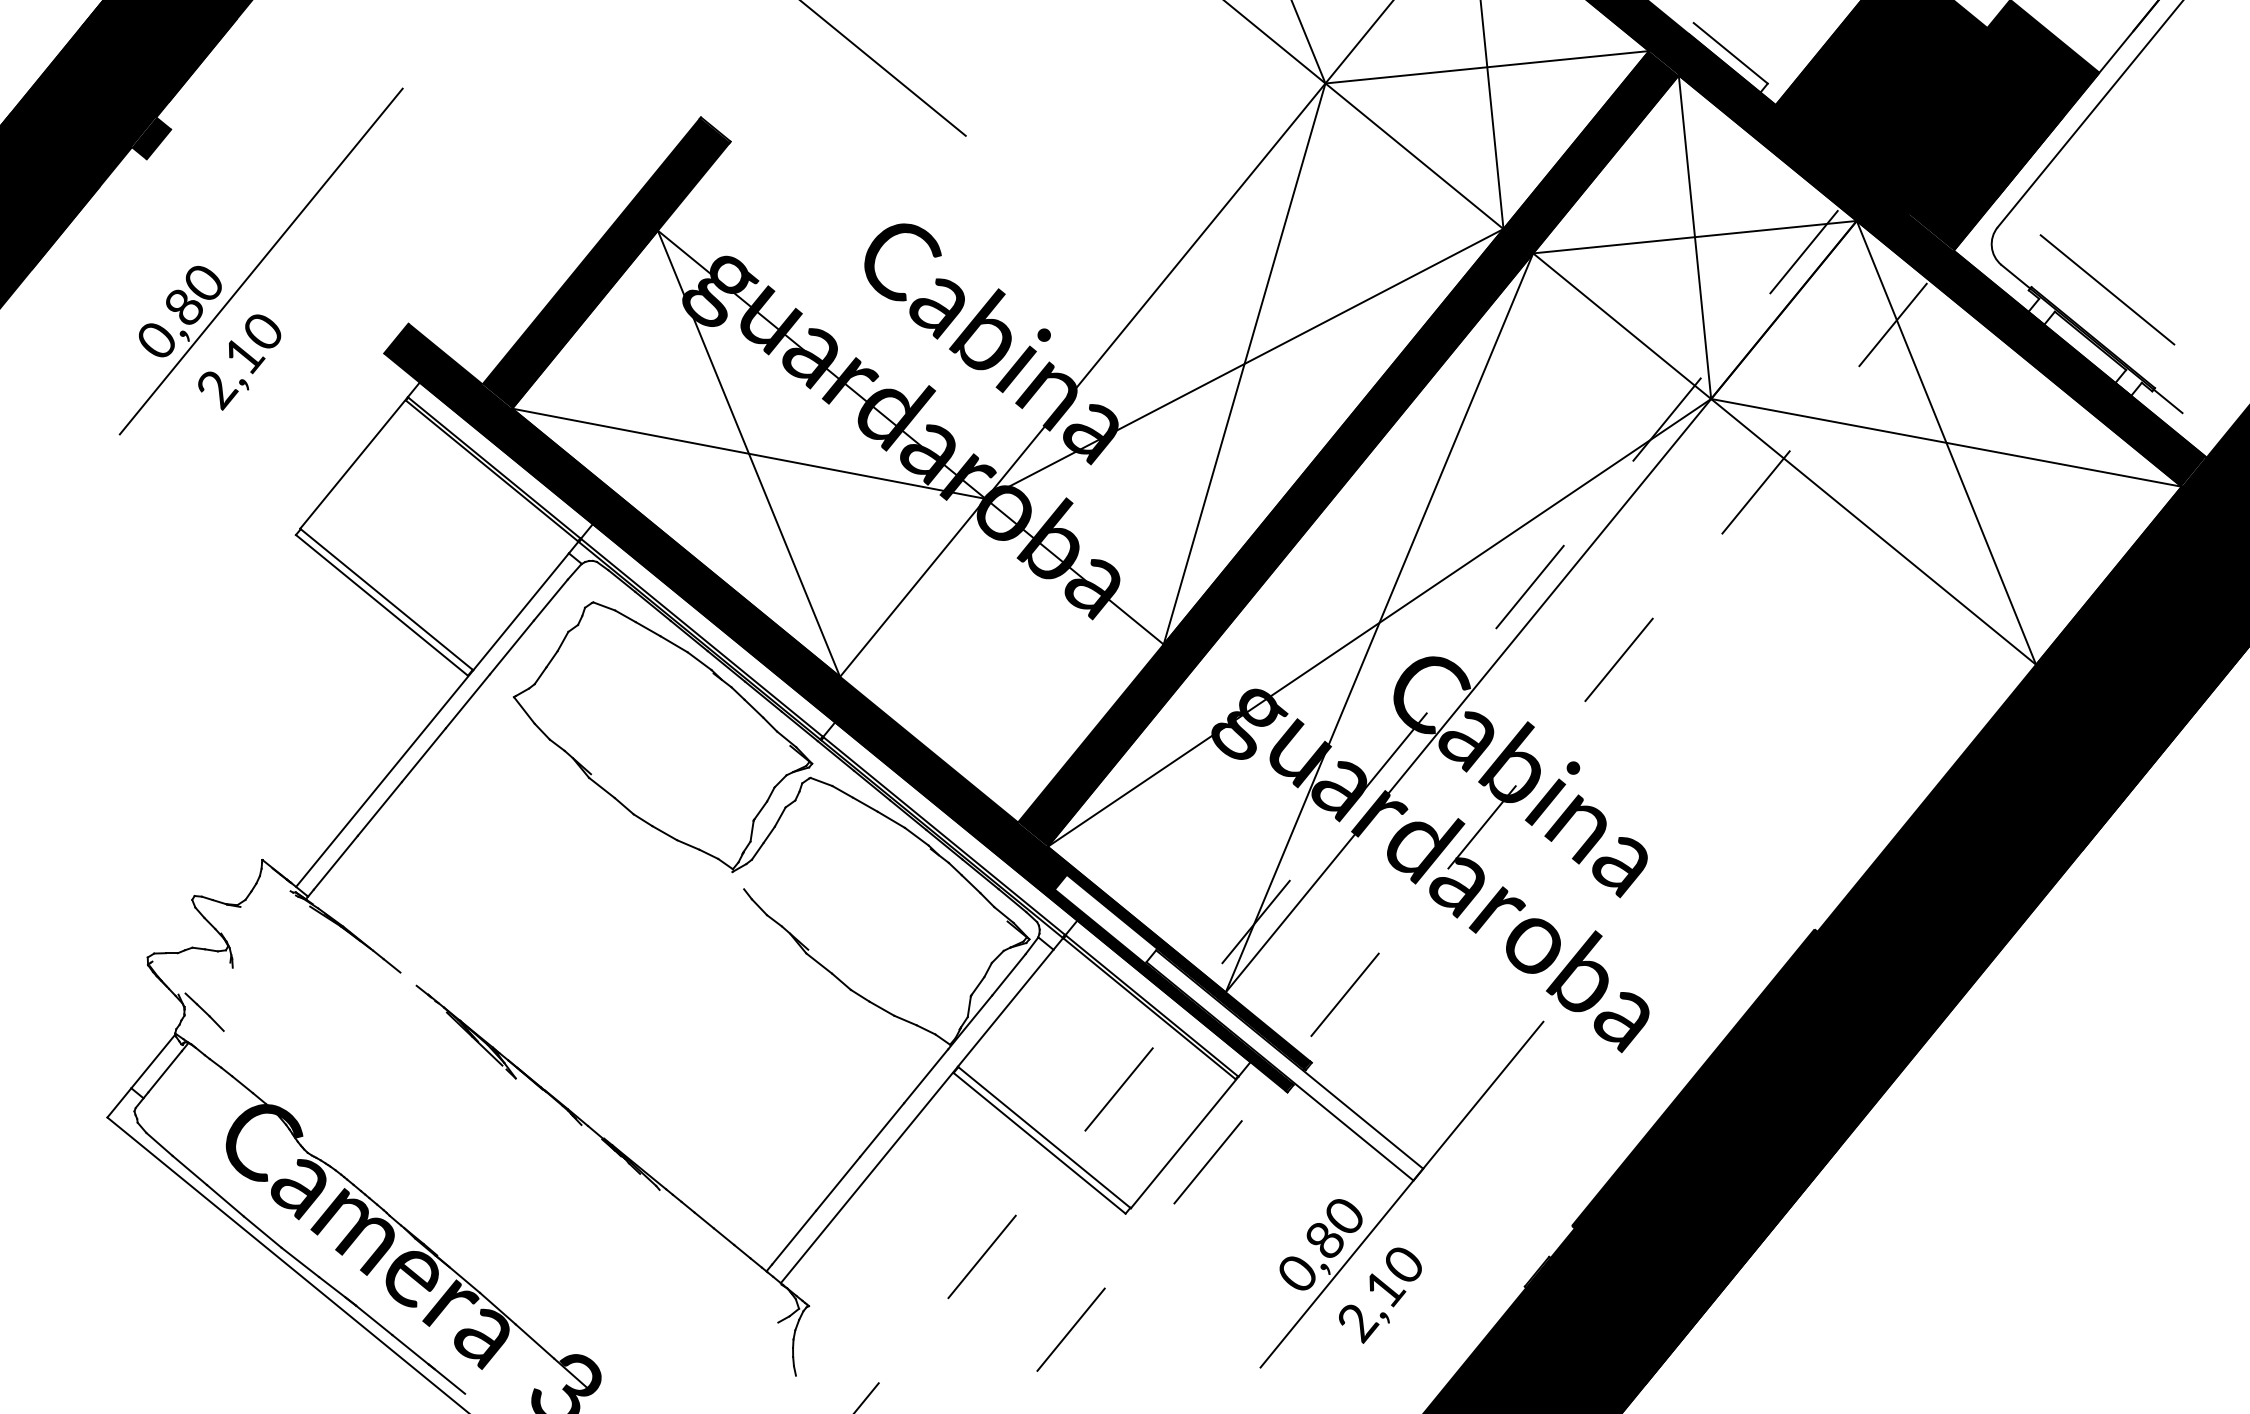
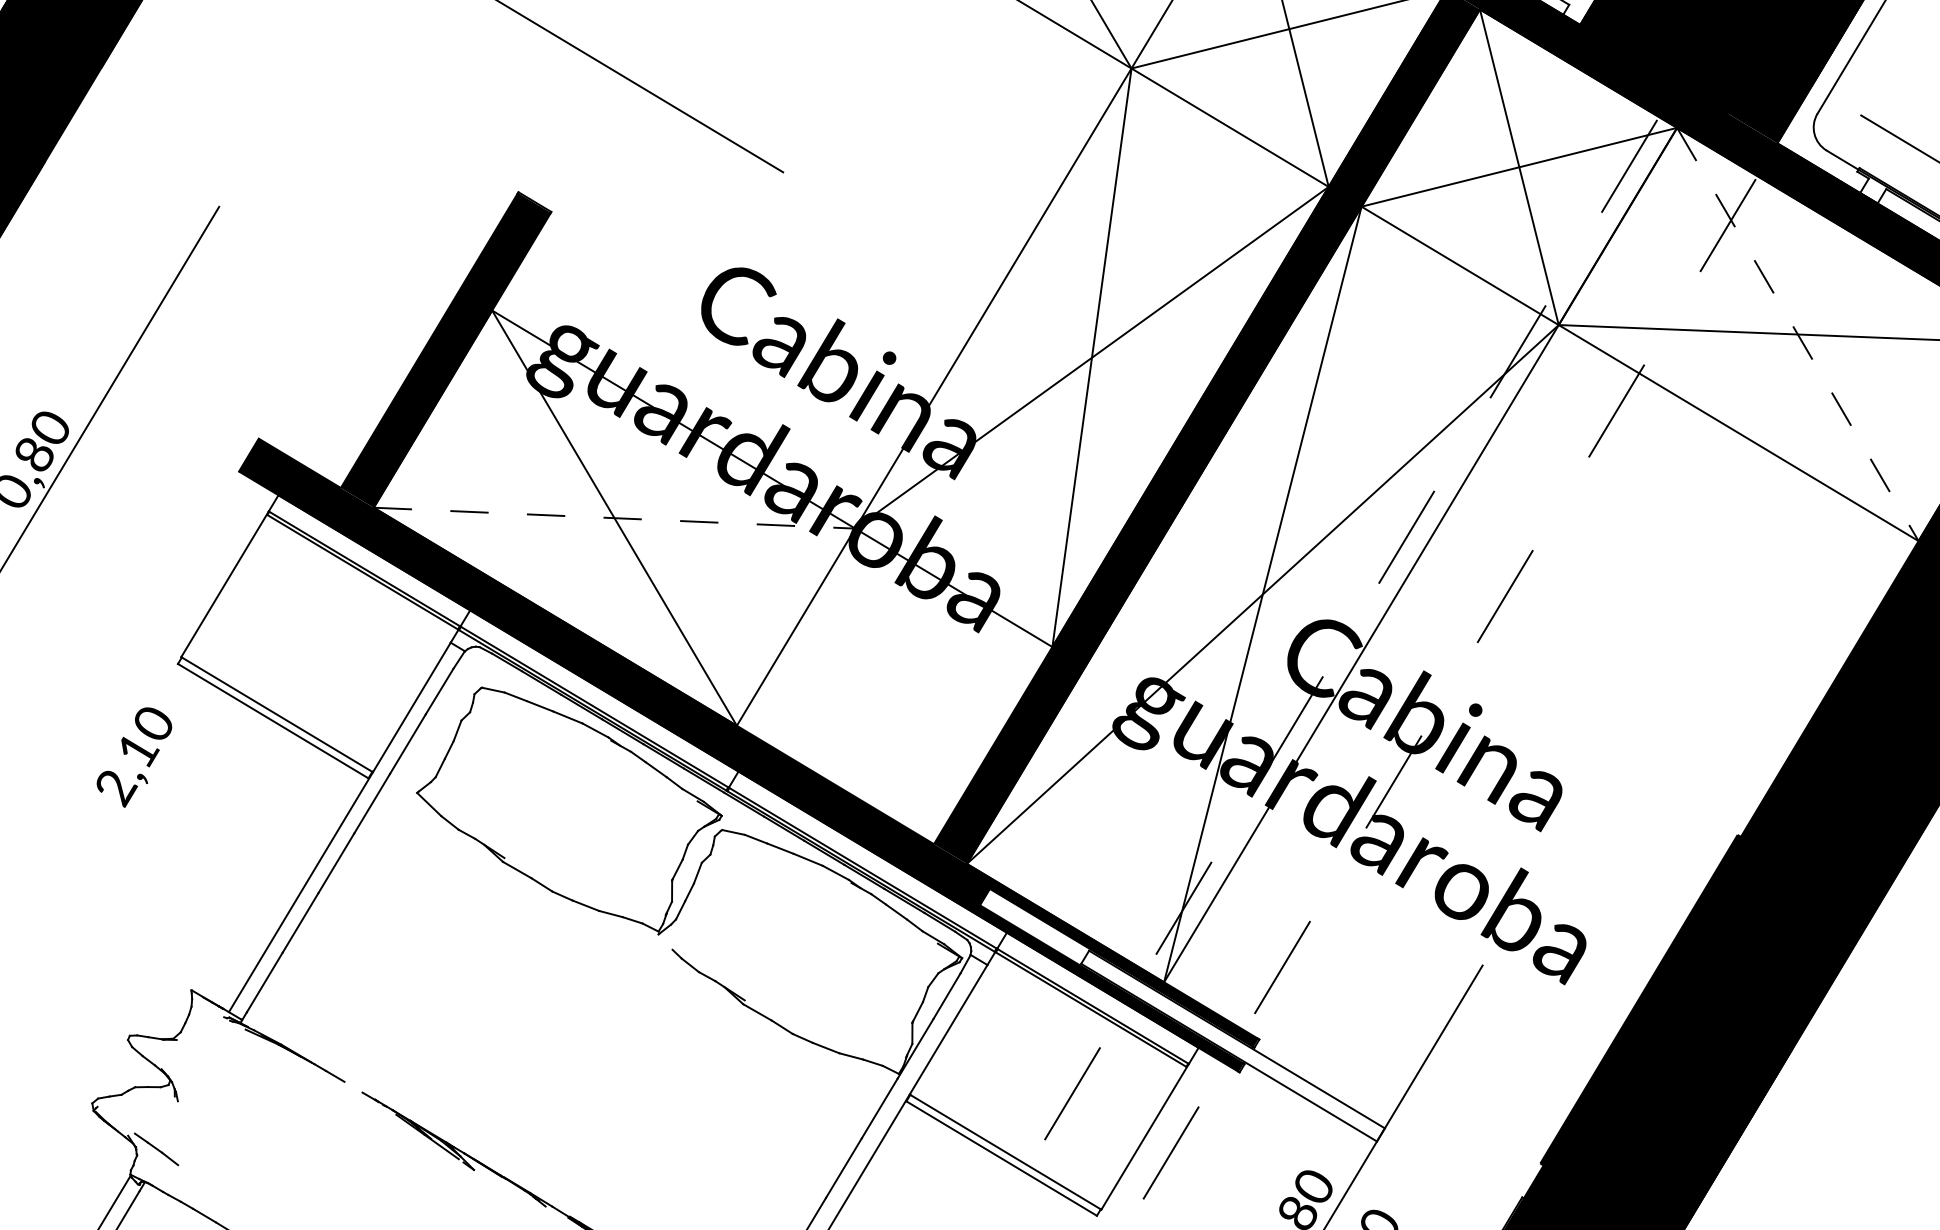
text: (239, 362) -> (134, 757), moved
line: (1946, 443) -> (1798, 335), solid -> dashed
line: (748, 453) -> (614, 517), solid -> dashed

